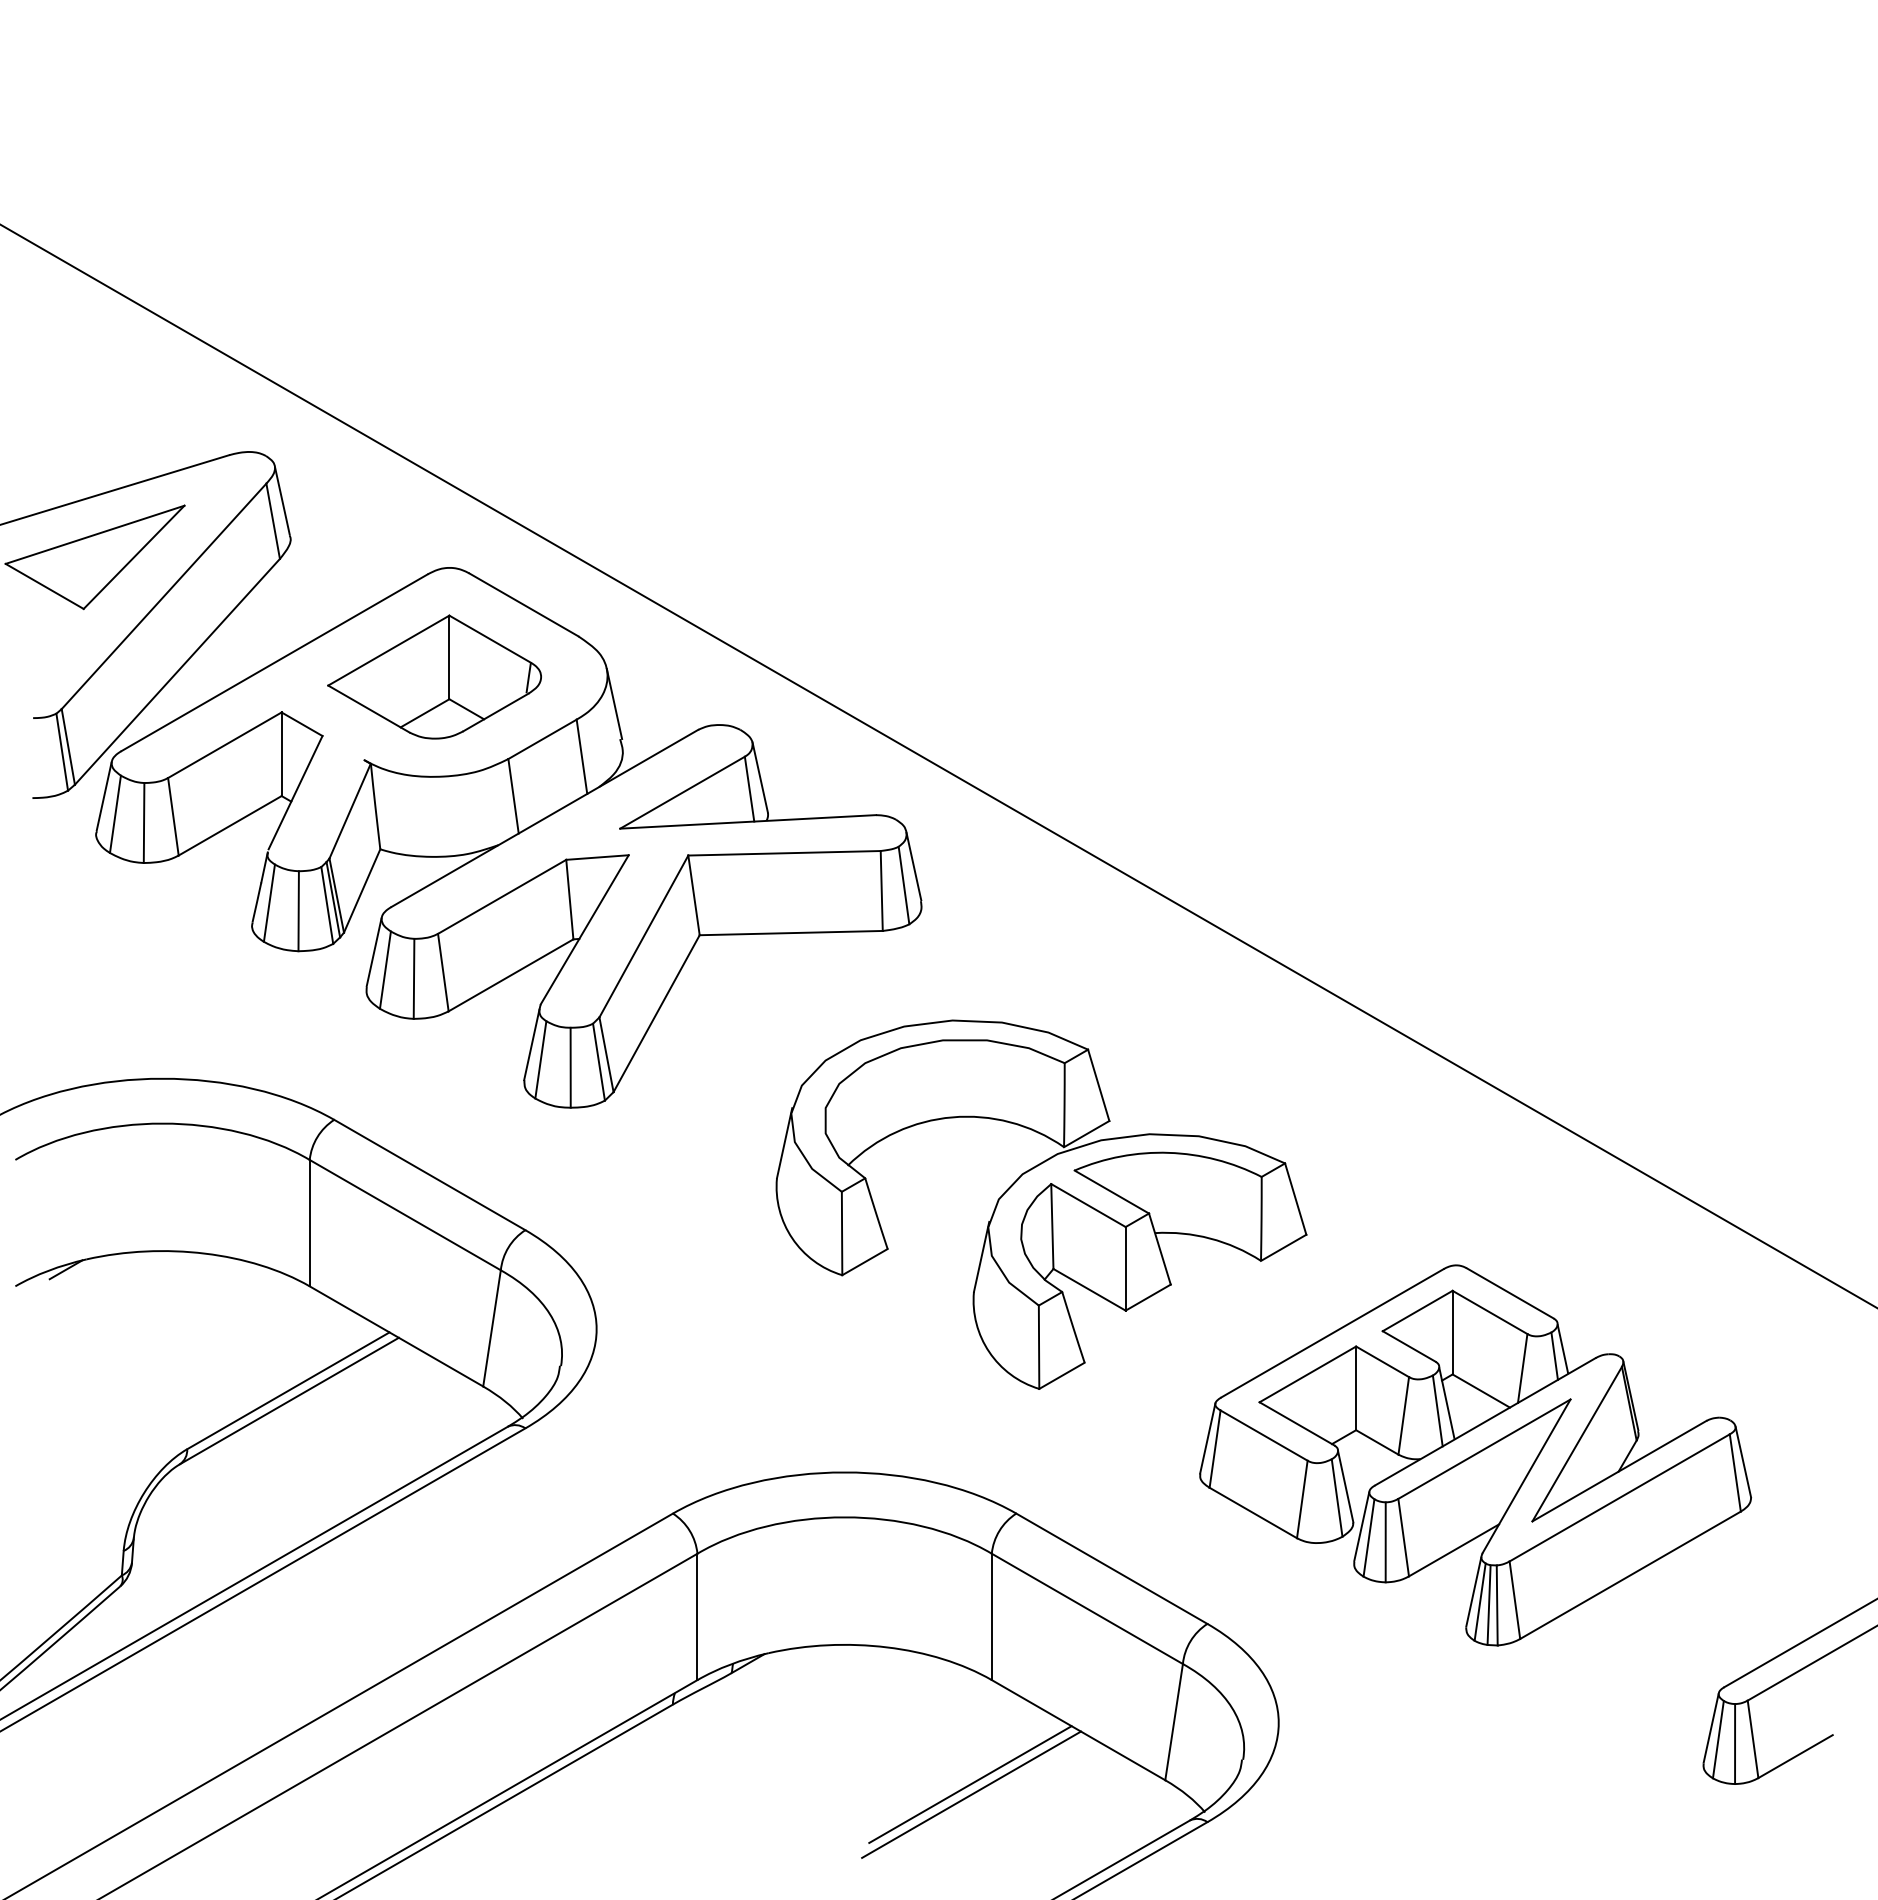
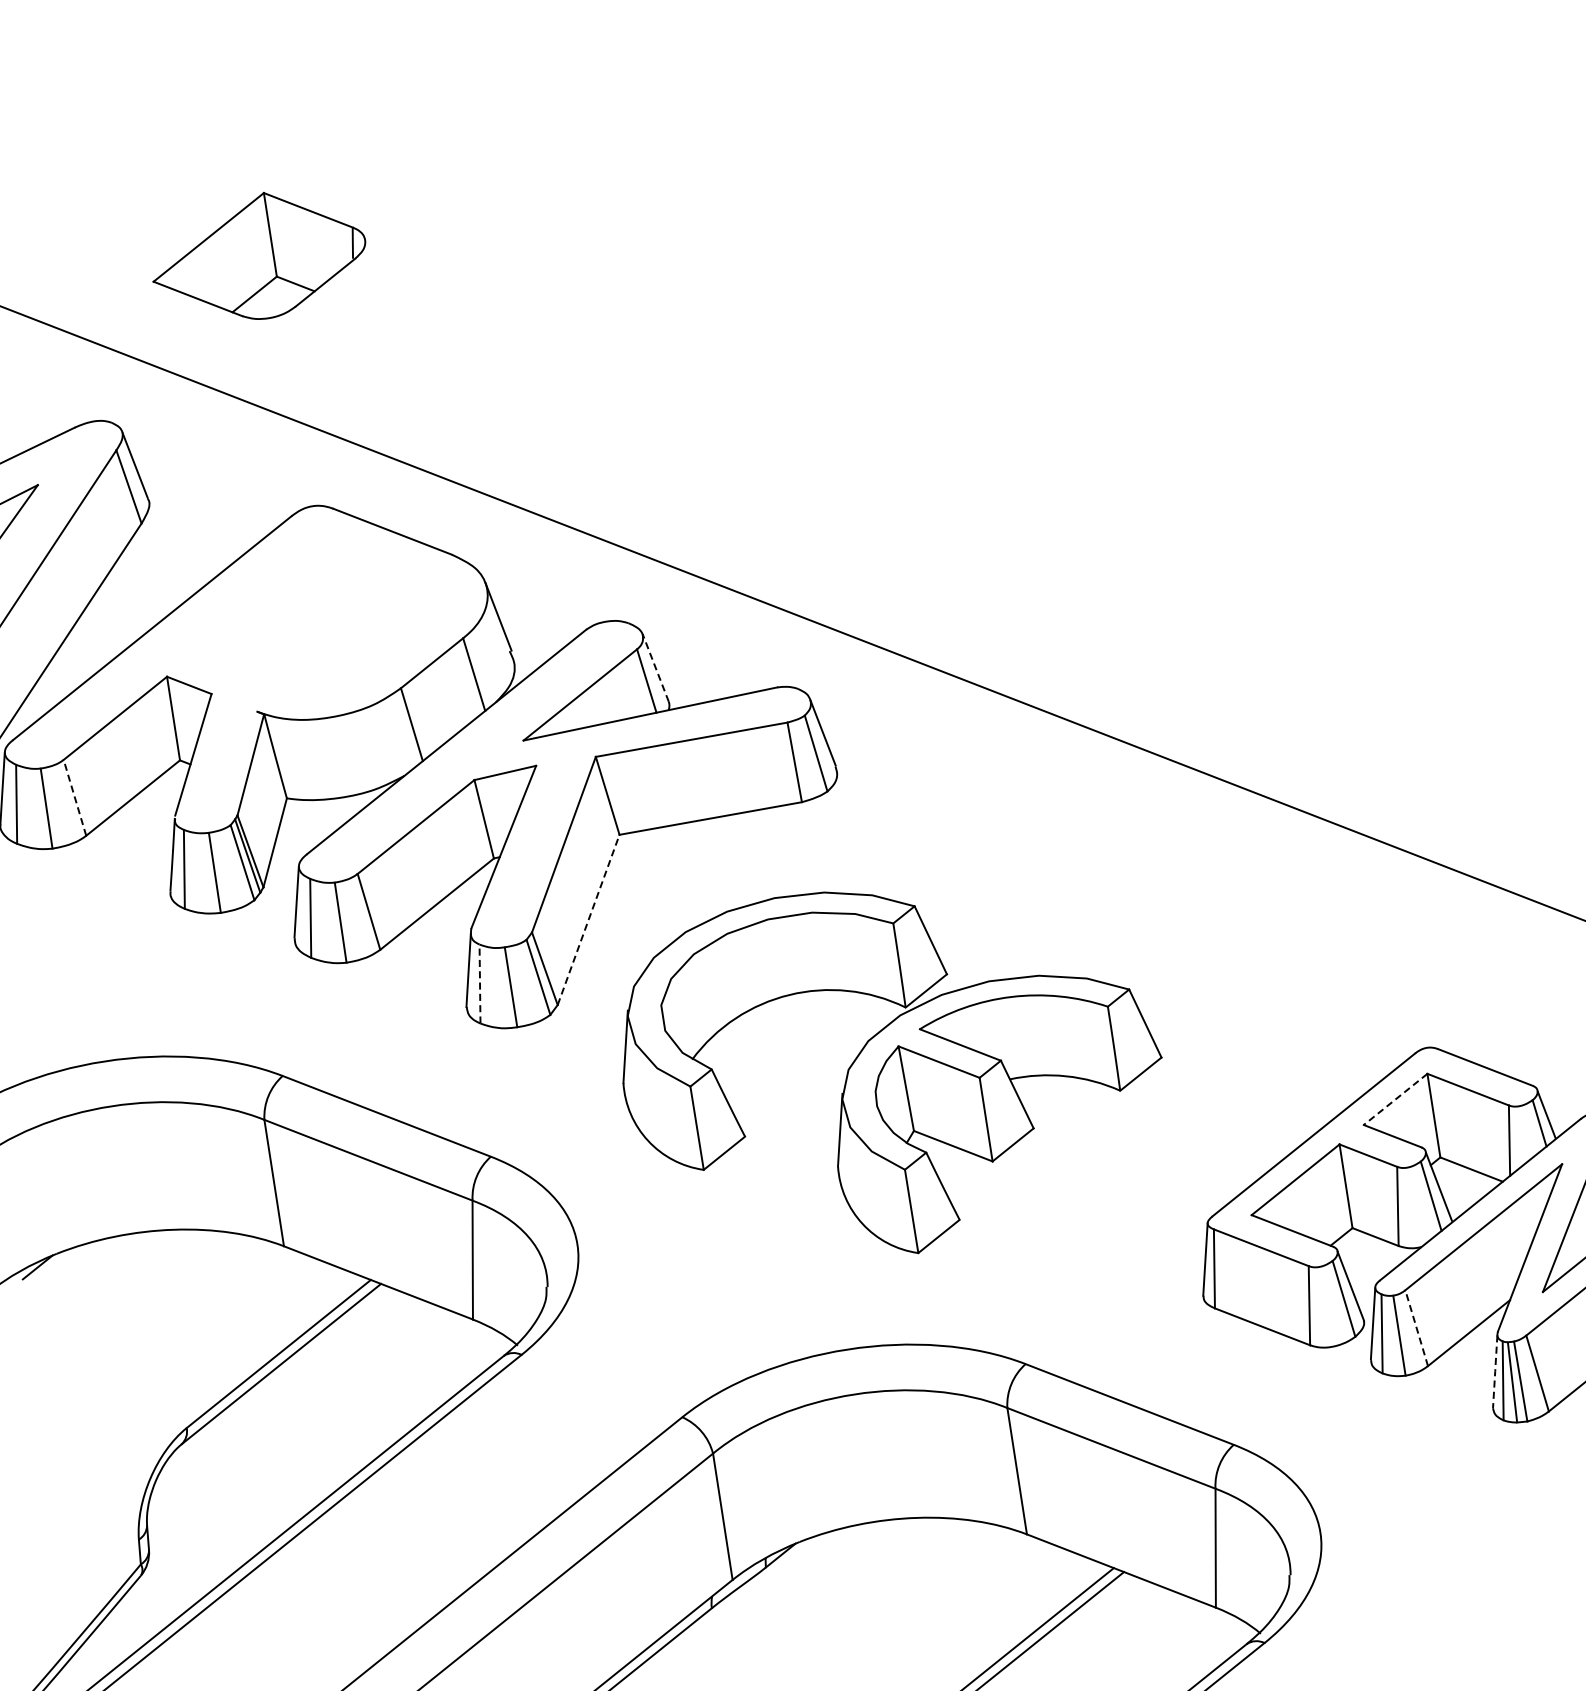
part: (434, 676) -> (258, 256), moved
line: (760, 777) -> (655, 667), solid -> dashed
line: (173, 816) -> (75, 797), solid -> dashed
line: (656, 1013) -> (588, 919), solid -> dashed
line: (540, 1059) -> (479, 983), solid -> dashed
part: (1041, 1204) -> (891, 1068), moved
line: (1417, 1311) -> (1395, 1099), solid -> dashed
line: (1403, 1537) -> (1416, 1328), solid -> dashed
line: (1473, 1592) -> (1494, 1372), solid -> dashed

